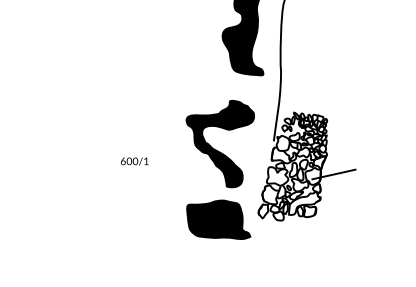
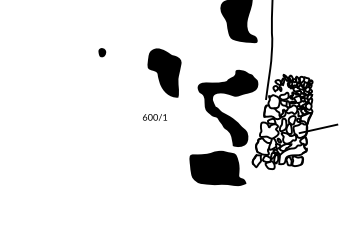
part: (86, 87) -> (102, 52), added
fill: (157, 110) -> (164, 73), added
part: (219, 144) -> (227, 108), moved
text: (134, 161) -> (154, 117), moved

